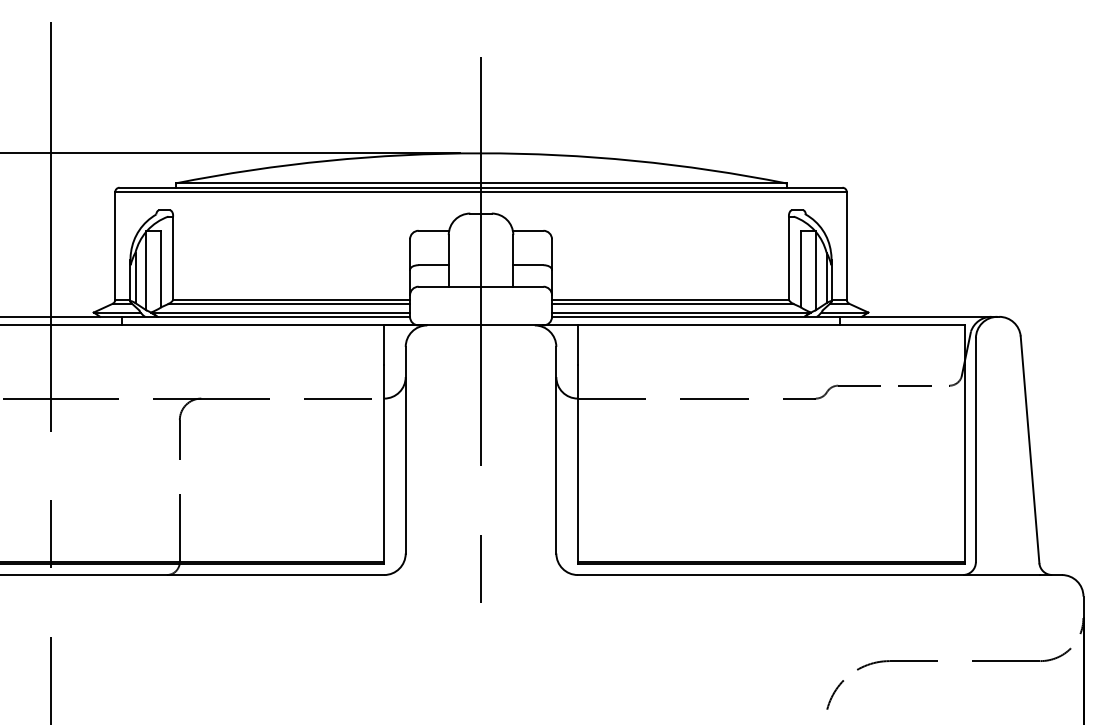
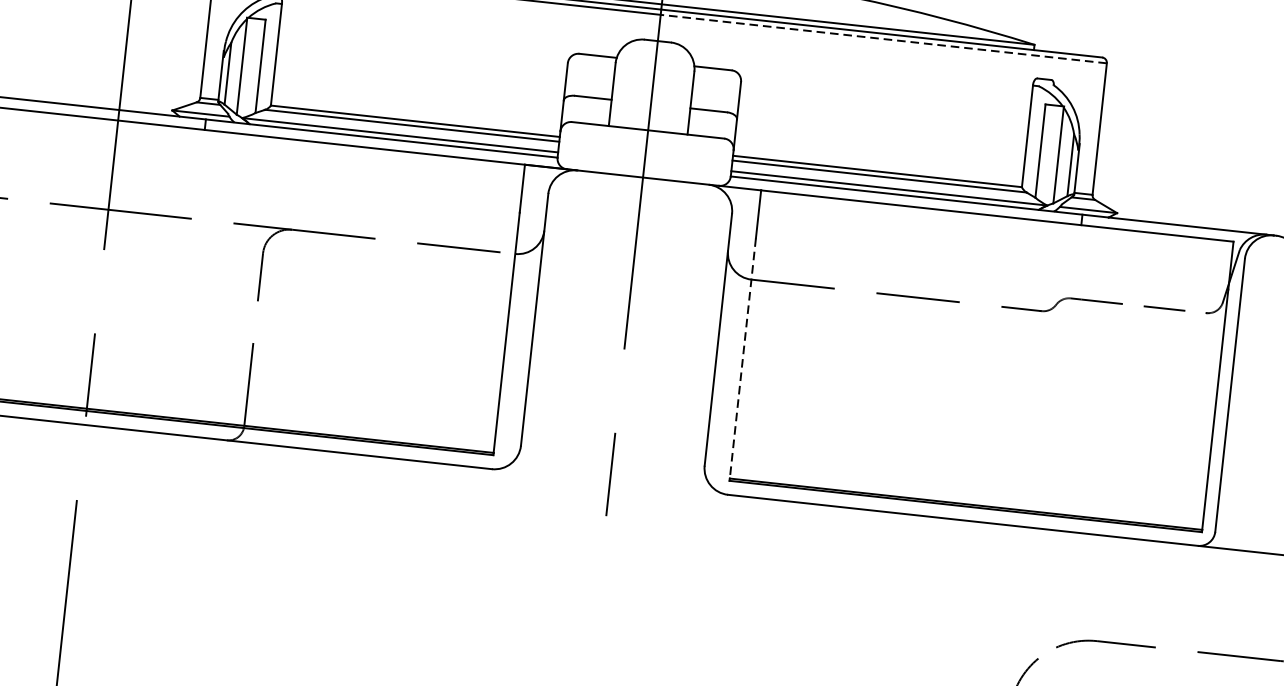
line: (663, 192) -> (883, 39), solid -> dashed
line: (577, 463) -> (742, 358), solid -> dashed

